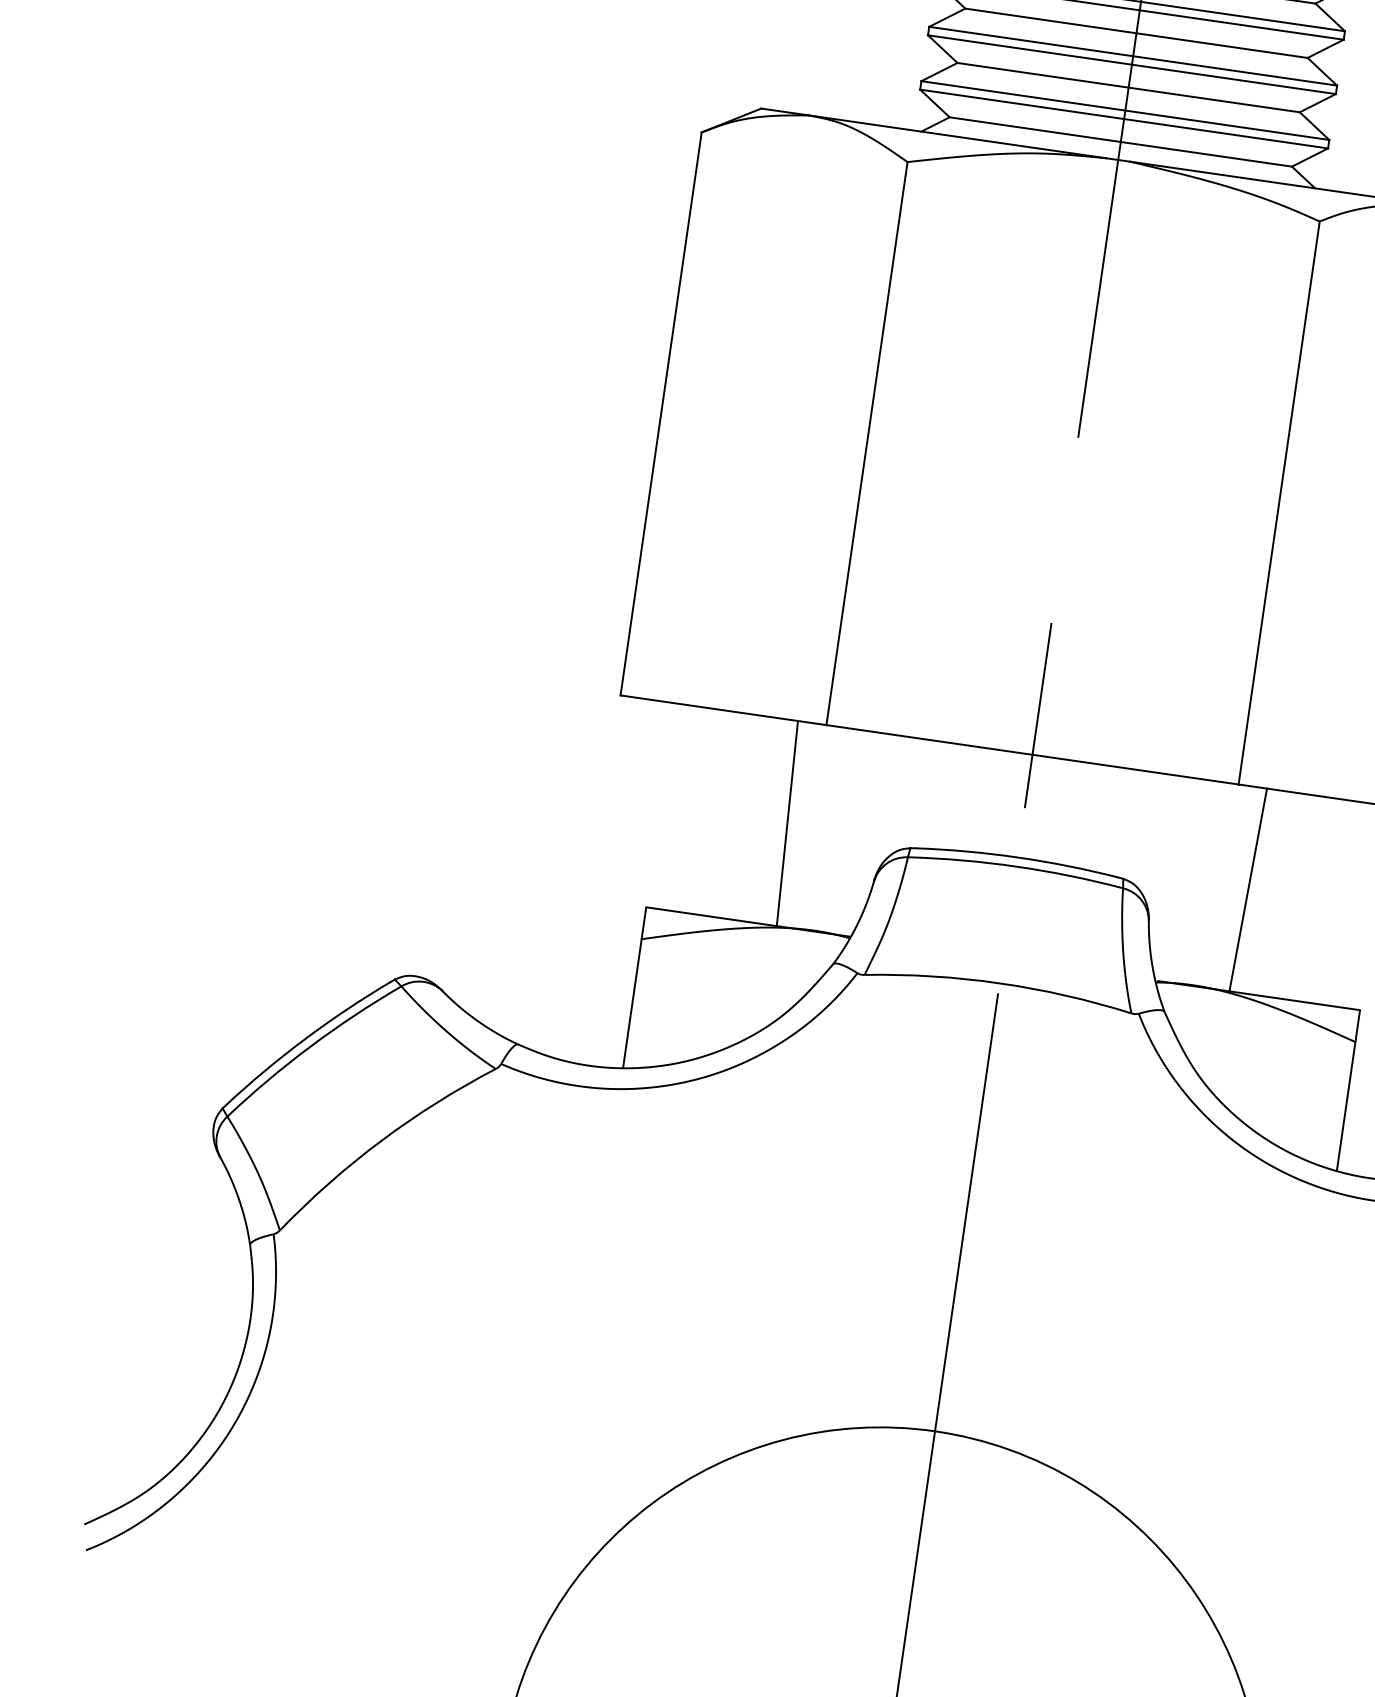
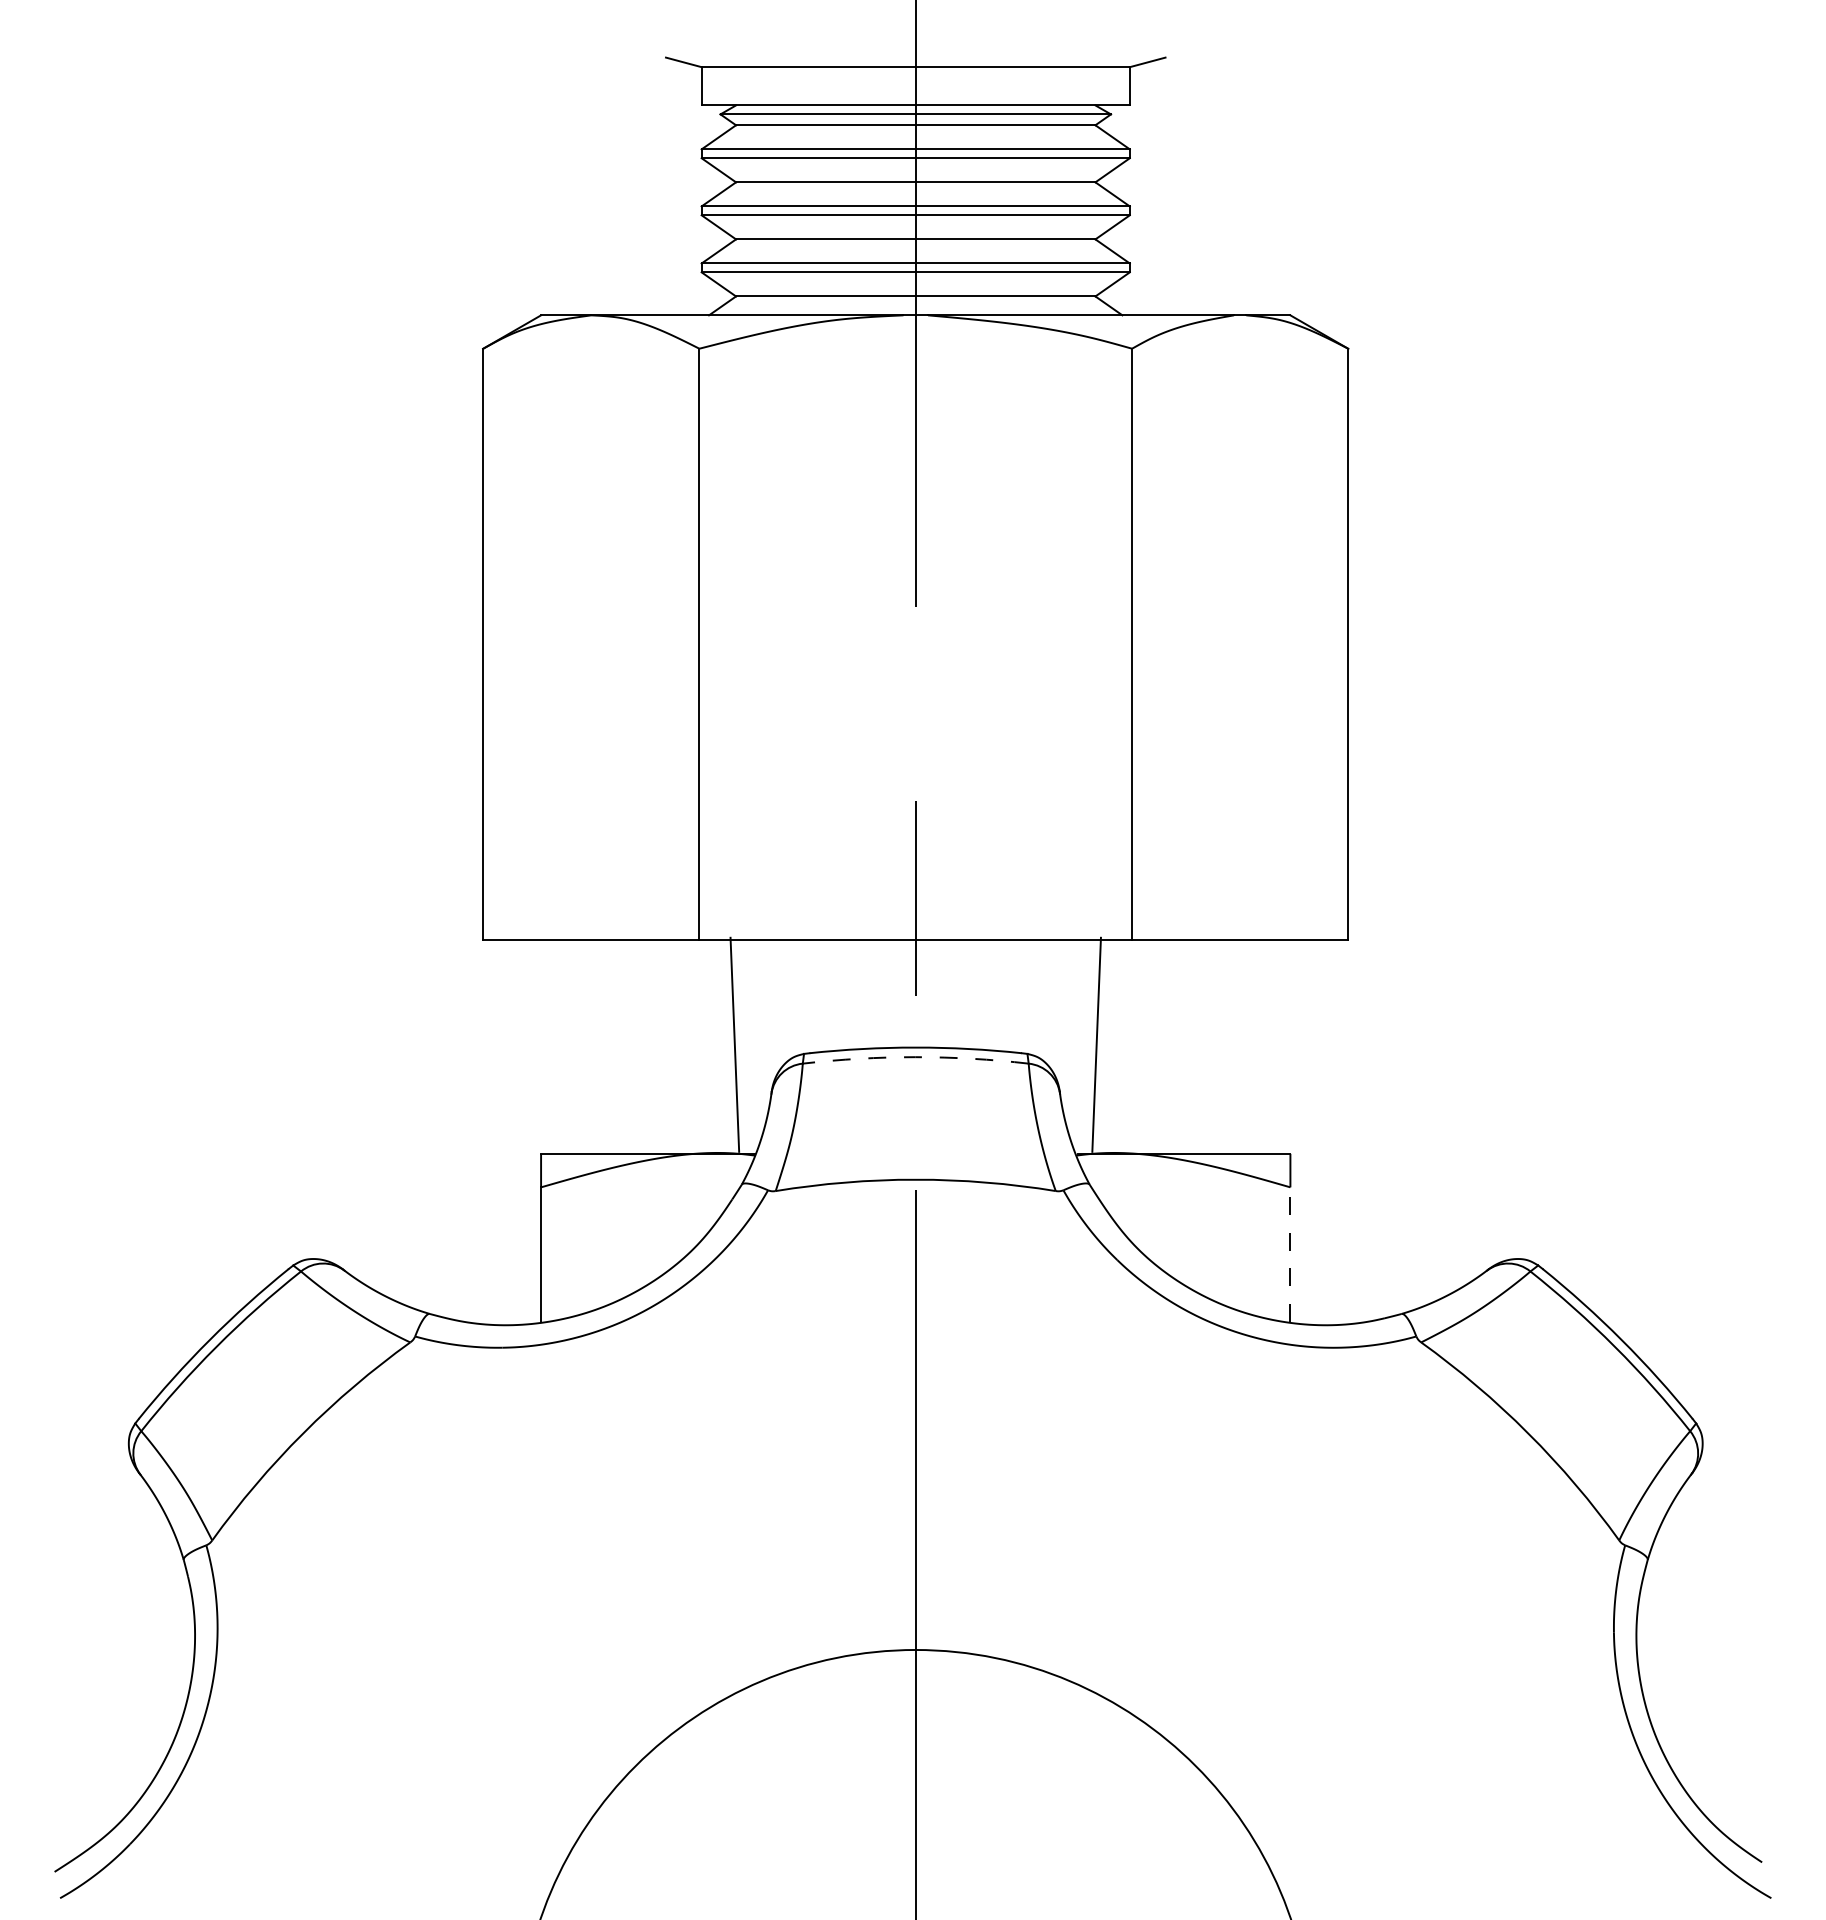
line: (787, 823) -> (734, 1044), moved
arc: (1016, 866) -> (915, 1057), solid -> dashed
line: (1248, 889) -> (1096, 1044), moved
line: (1346, 1106) -> (1290, 1254), solid -> dashed

